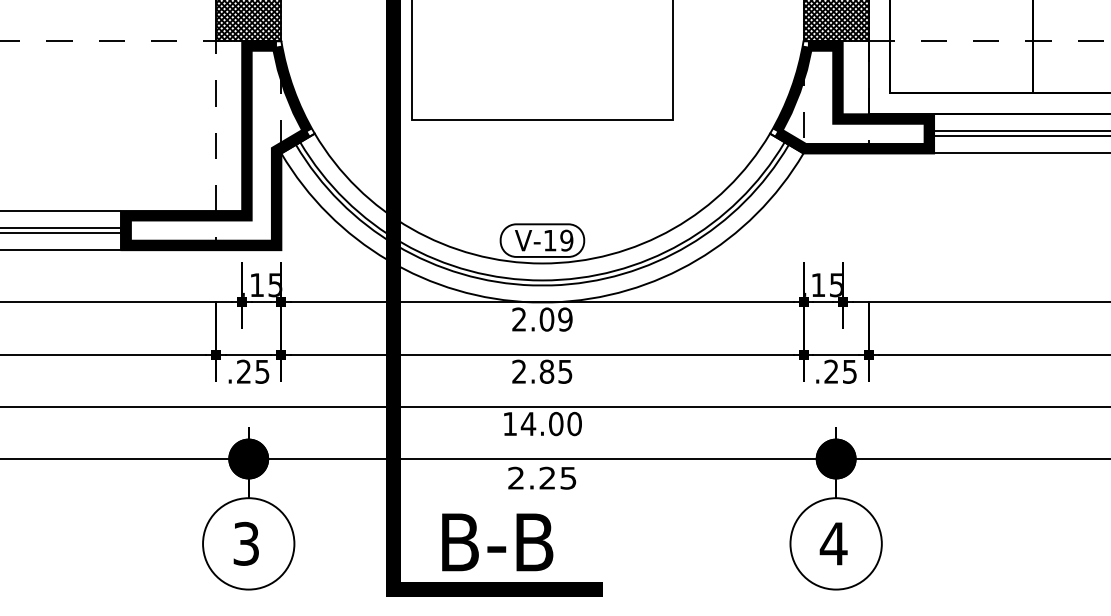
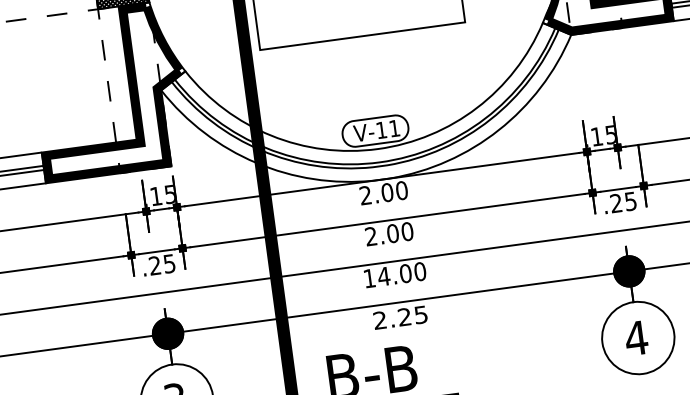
text: (566, 240) -> (394, 128), V-19 -> V-11
text: (565, 319) -> (401, 190), 2.09 -> 2.00
text: (555, 371) -> (399, 232), 2.85 -> 2.00

